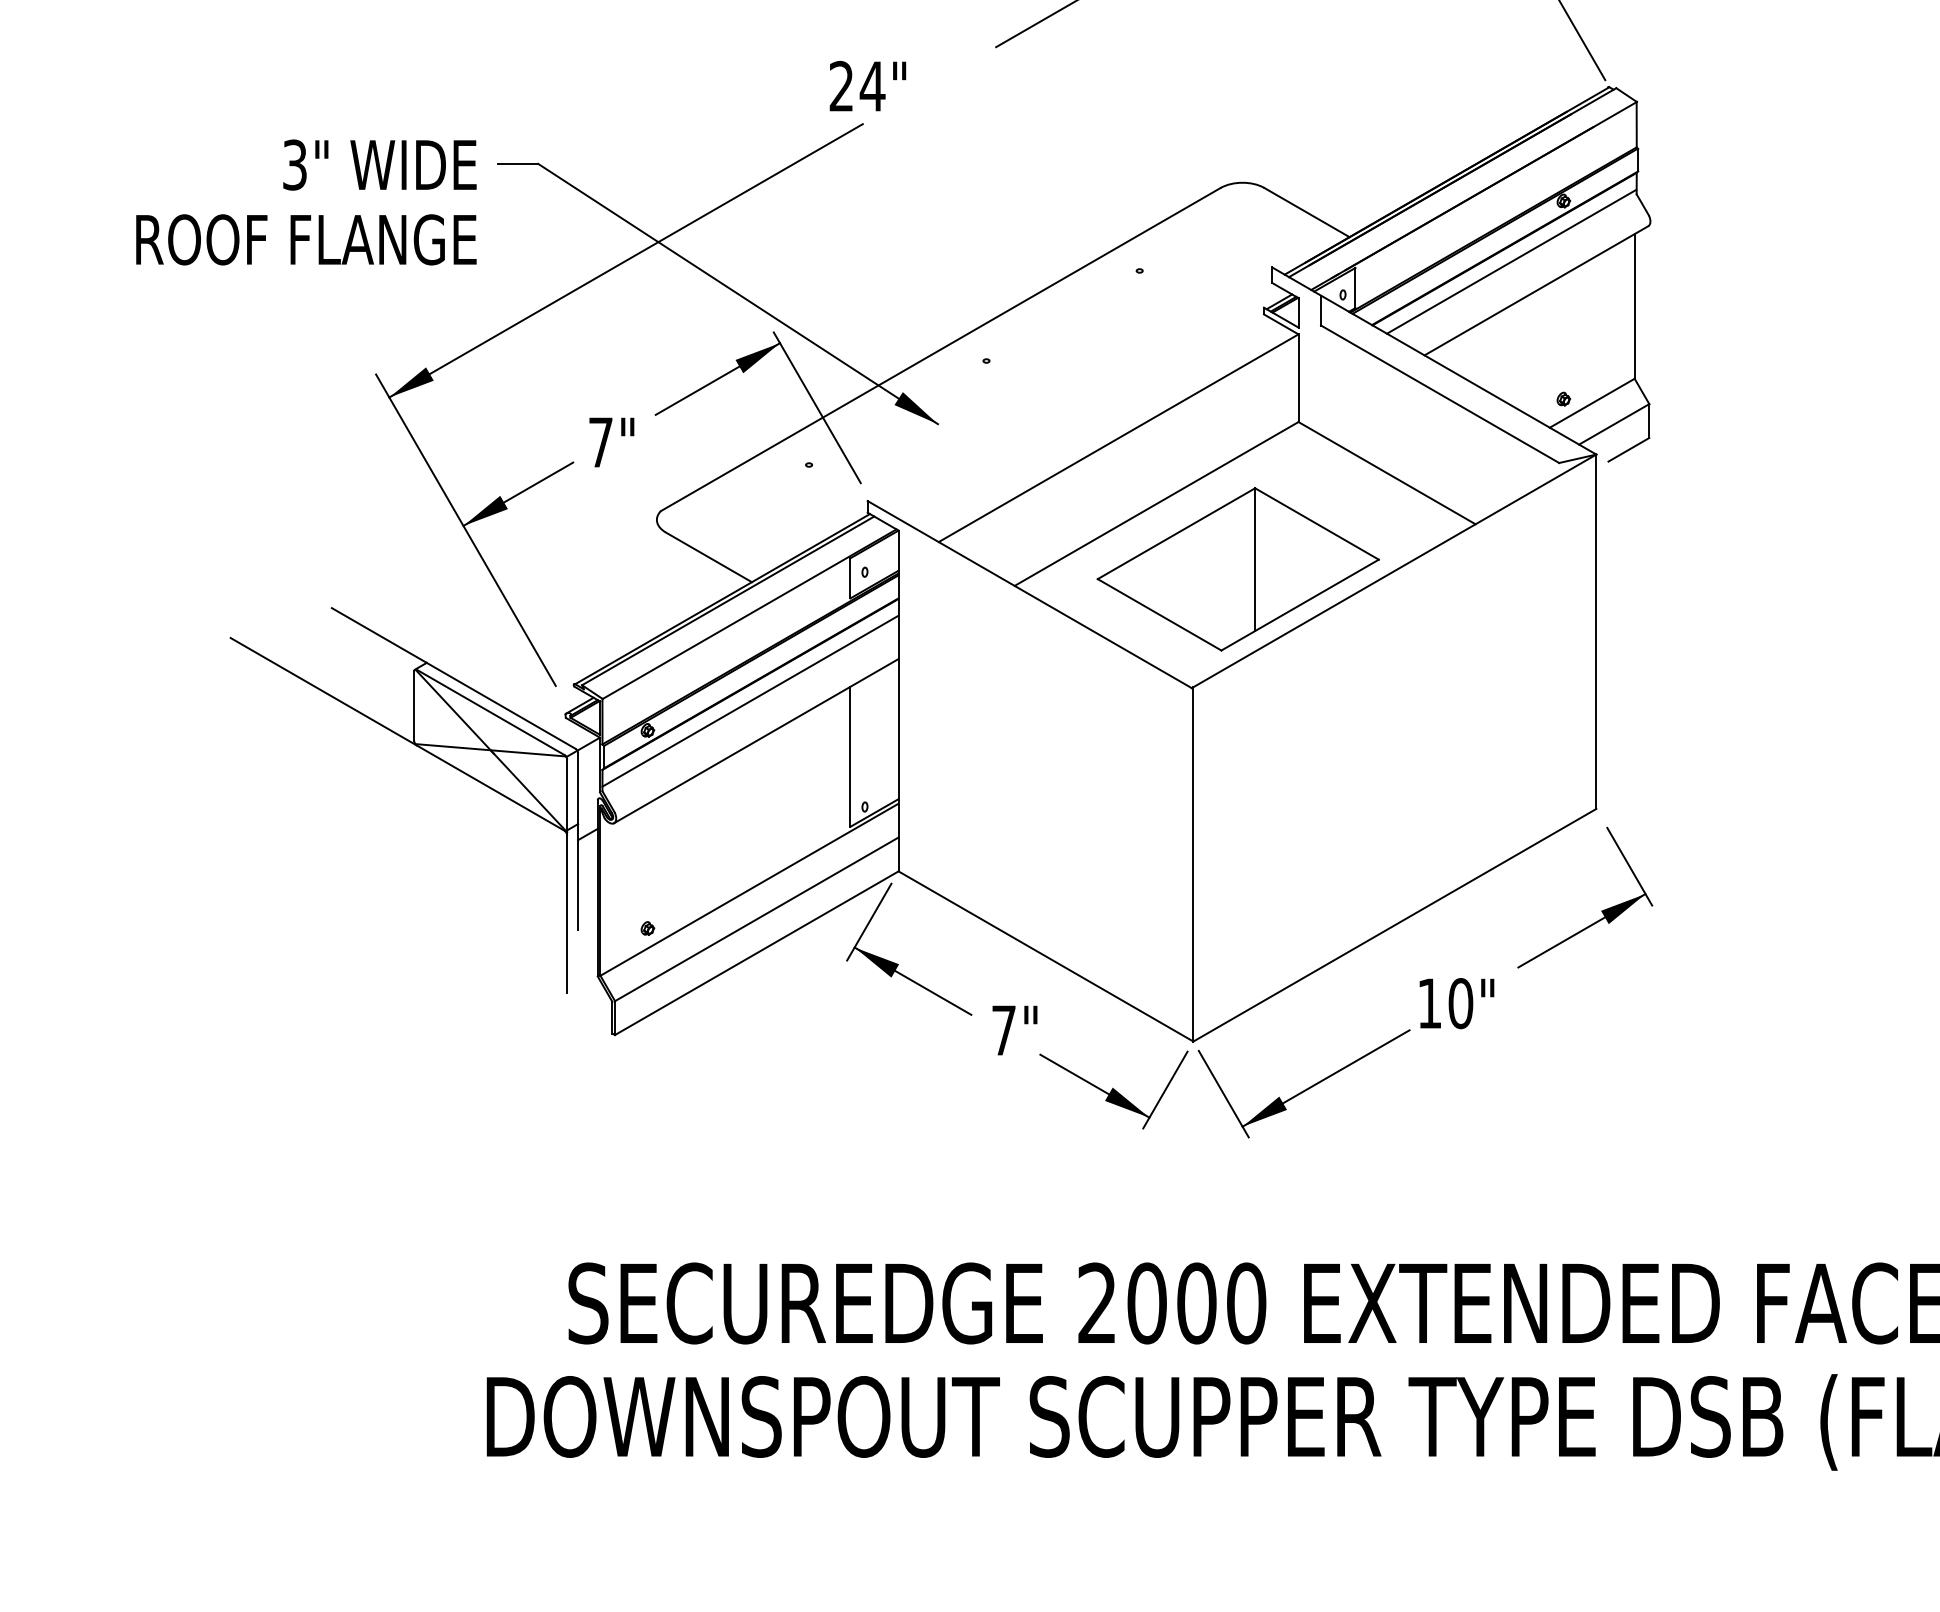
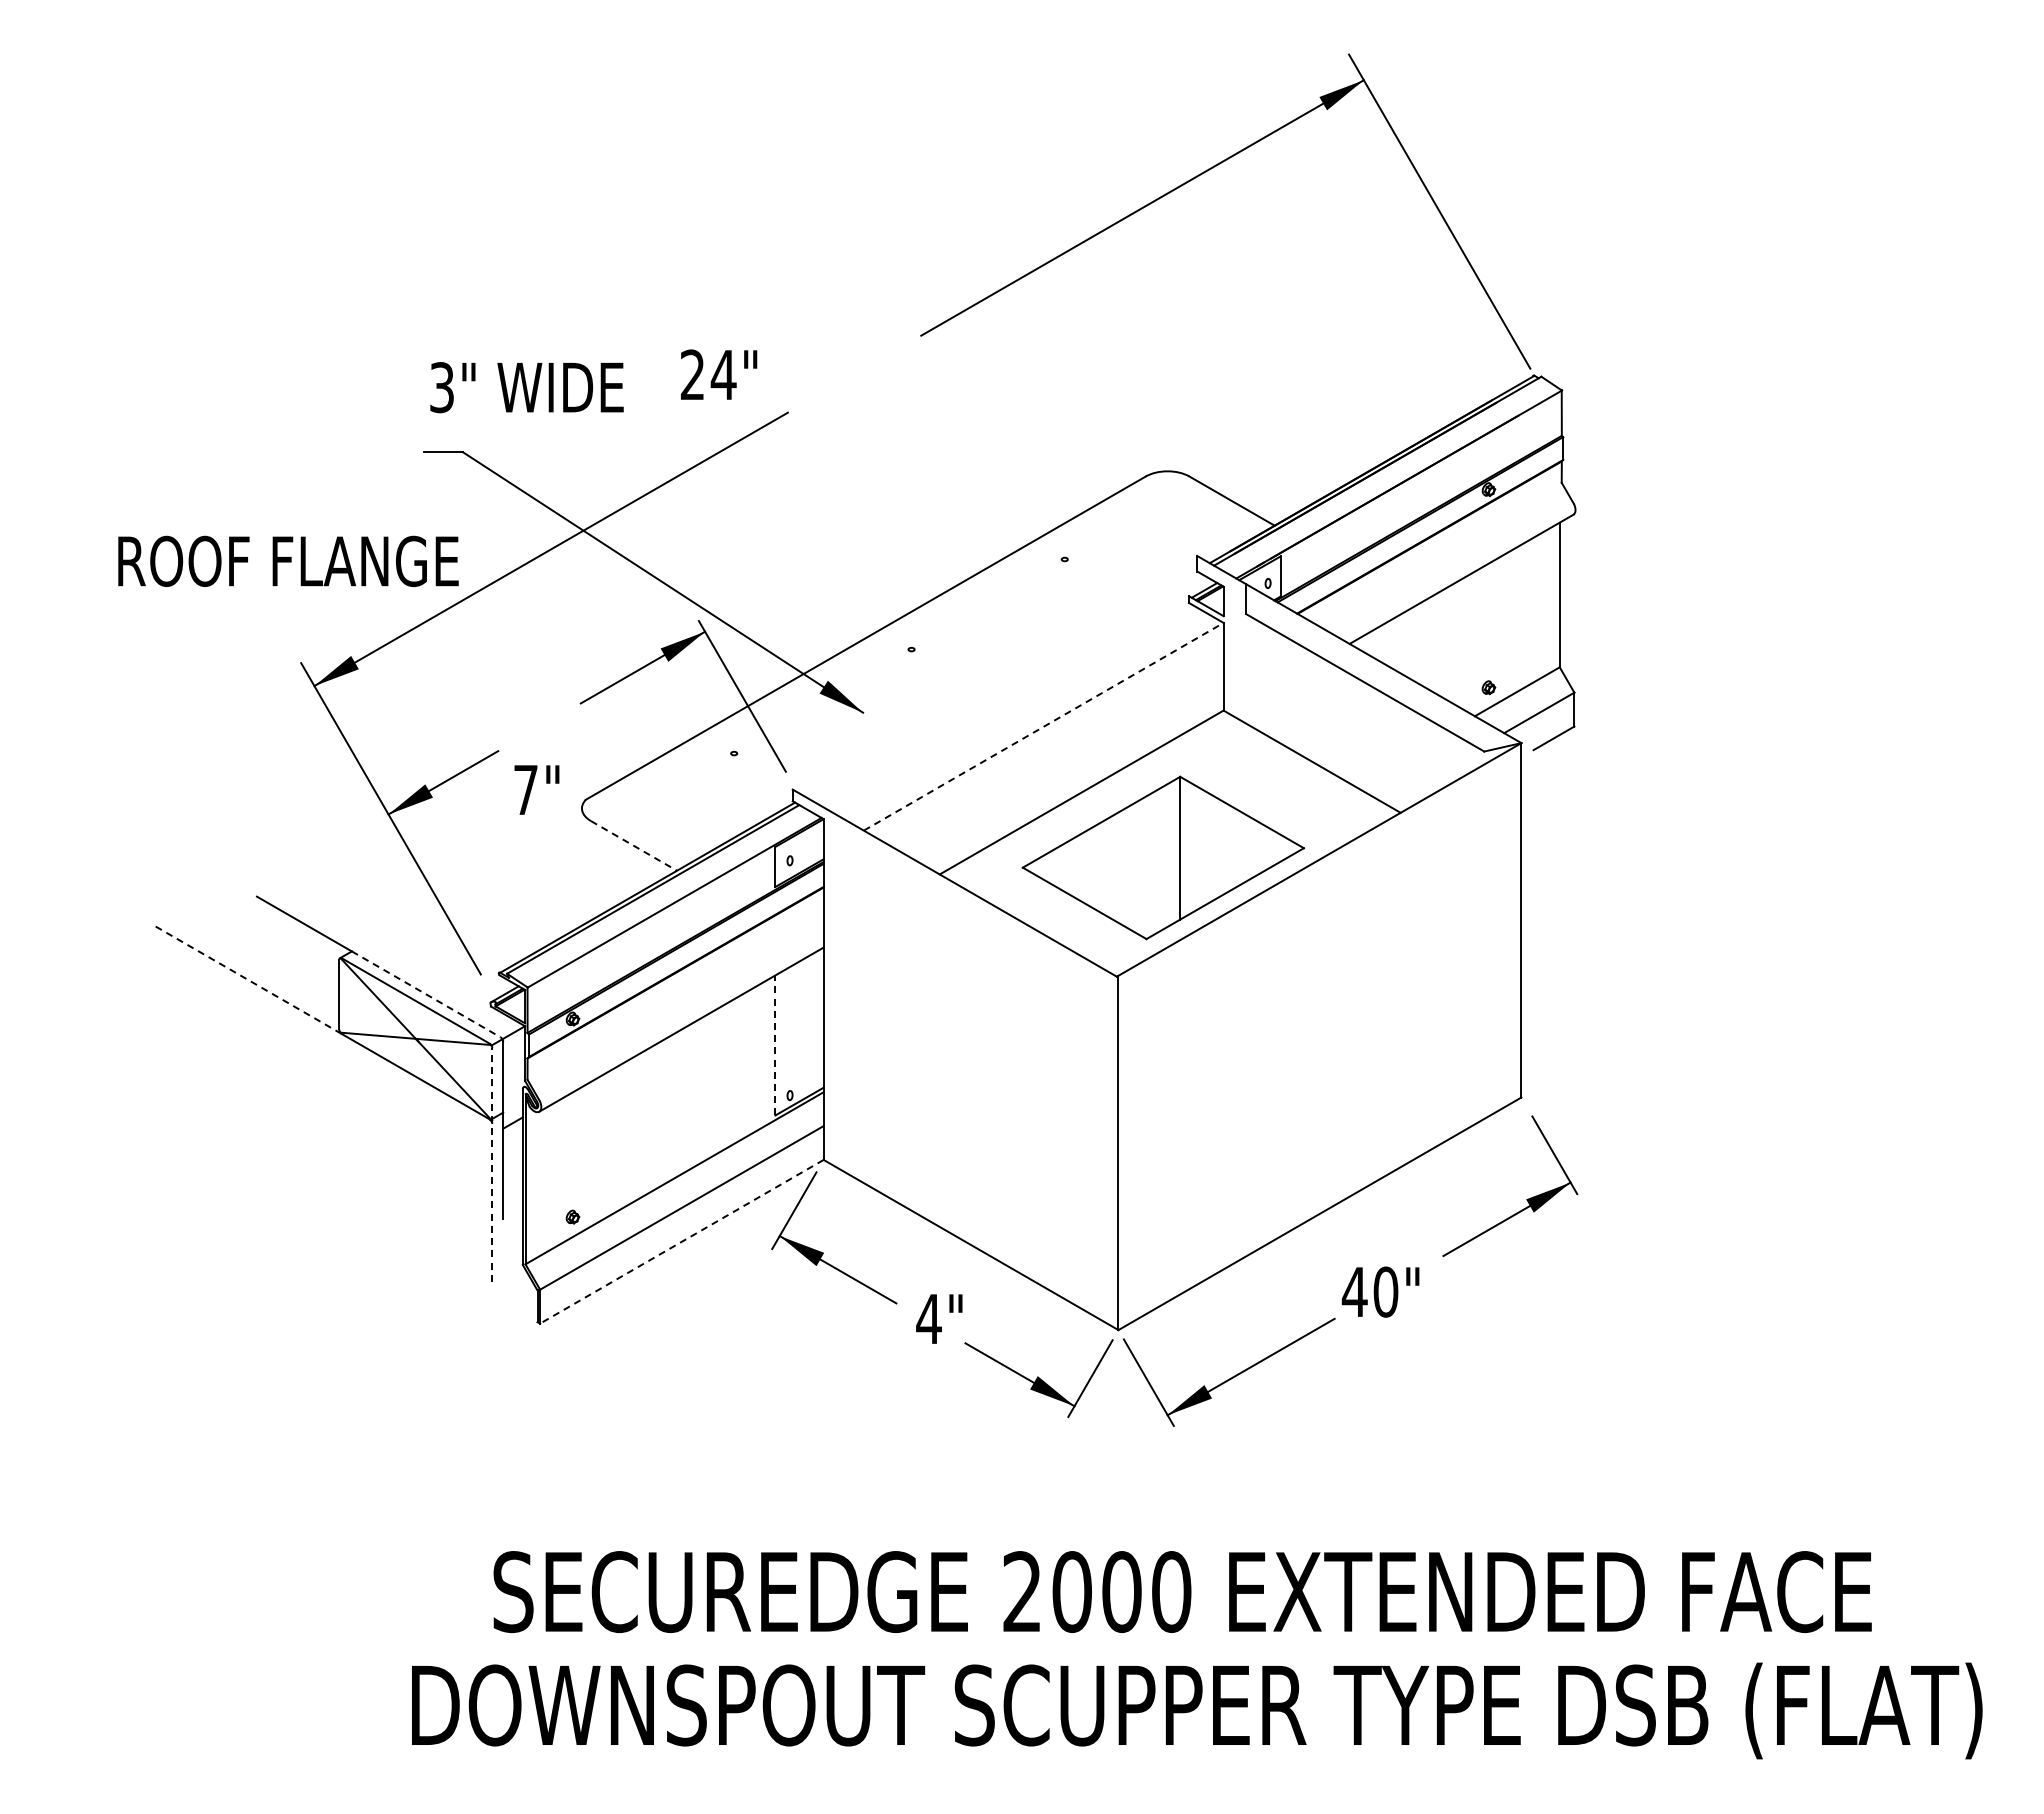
text: (868, 85) -> (719, 374), moved
text: (379, 164) -> (526, 387), moved
text: (306, 238) -> (288, 560), moved
line: (1511, 261) -> (1436, 550), removed
line: (1118, 437) -> (1043, 726), solid -> dashed
text: (611, 441) -> (536, 789), moved
line: (708, 556) -> (633, 845), solid -> dashed
line: (323, 691) -> (248, 980), solid -> dashed
line: (750, 700) -> (675, 989), removed
line: (501, 705) -> (426, 994), solid -> dashed
line: (850, 755) -> (775, 1044), solid -> dashed
line: (567, 876) -> (492, 1165), solid -> dashed
line: (756, 952) -> (681, 1241), solid -> dashed
text: (1429, 1002) -> (1354, 1291), 10" -> 40"
text: (1003, 1029) -> (928, 1318), 7" -> 4"

